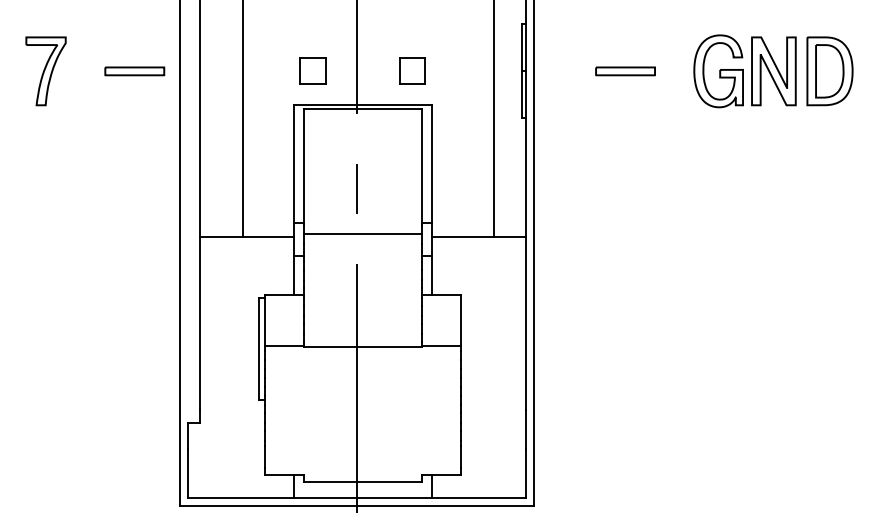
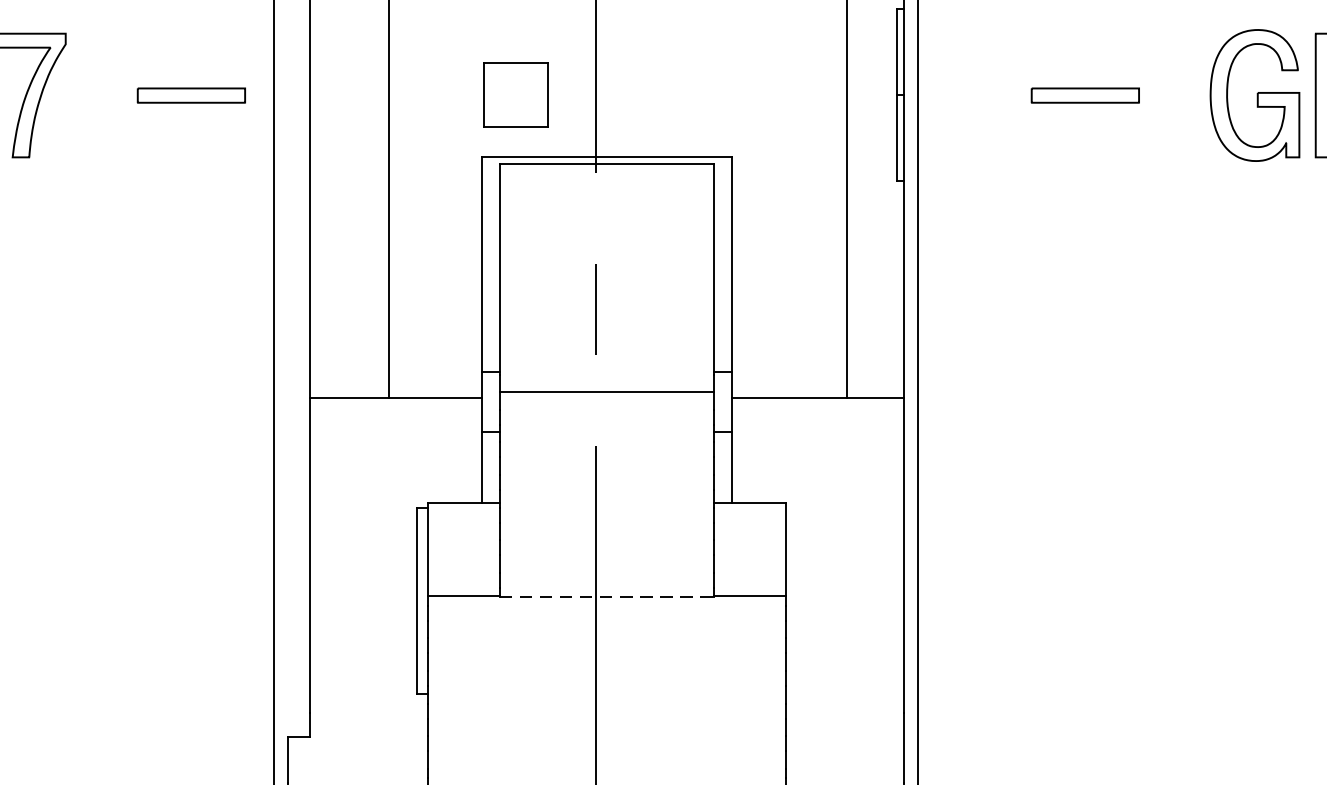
part: (312, 70) -> (515, 93), size x1.4
part: (412, 70) -> (697, 93), removed
line: (362, 346) -> (606, 596), solid -> dashed

